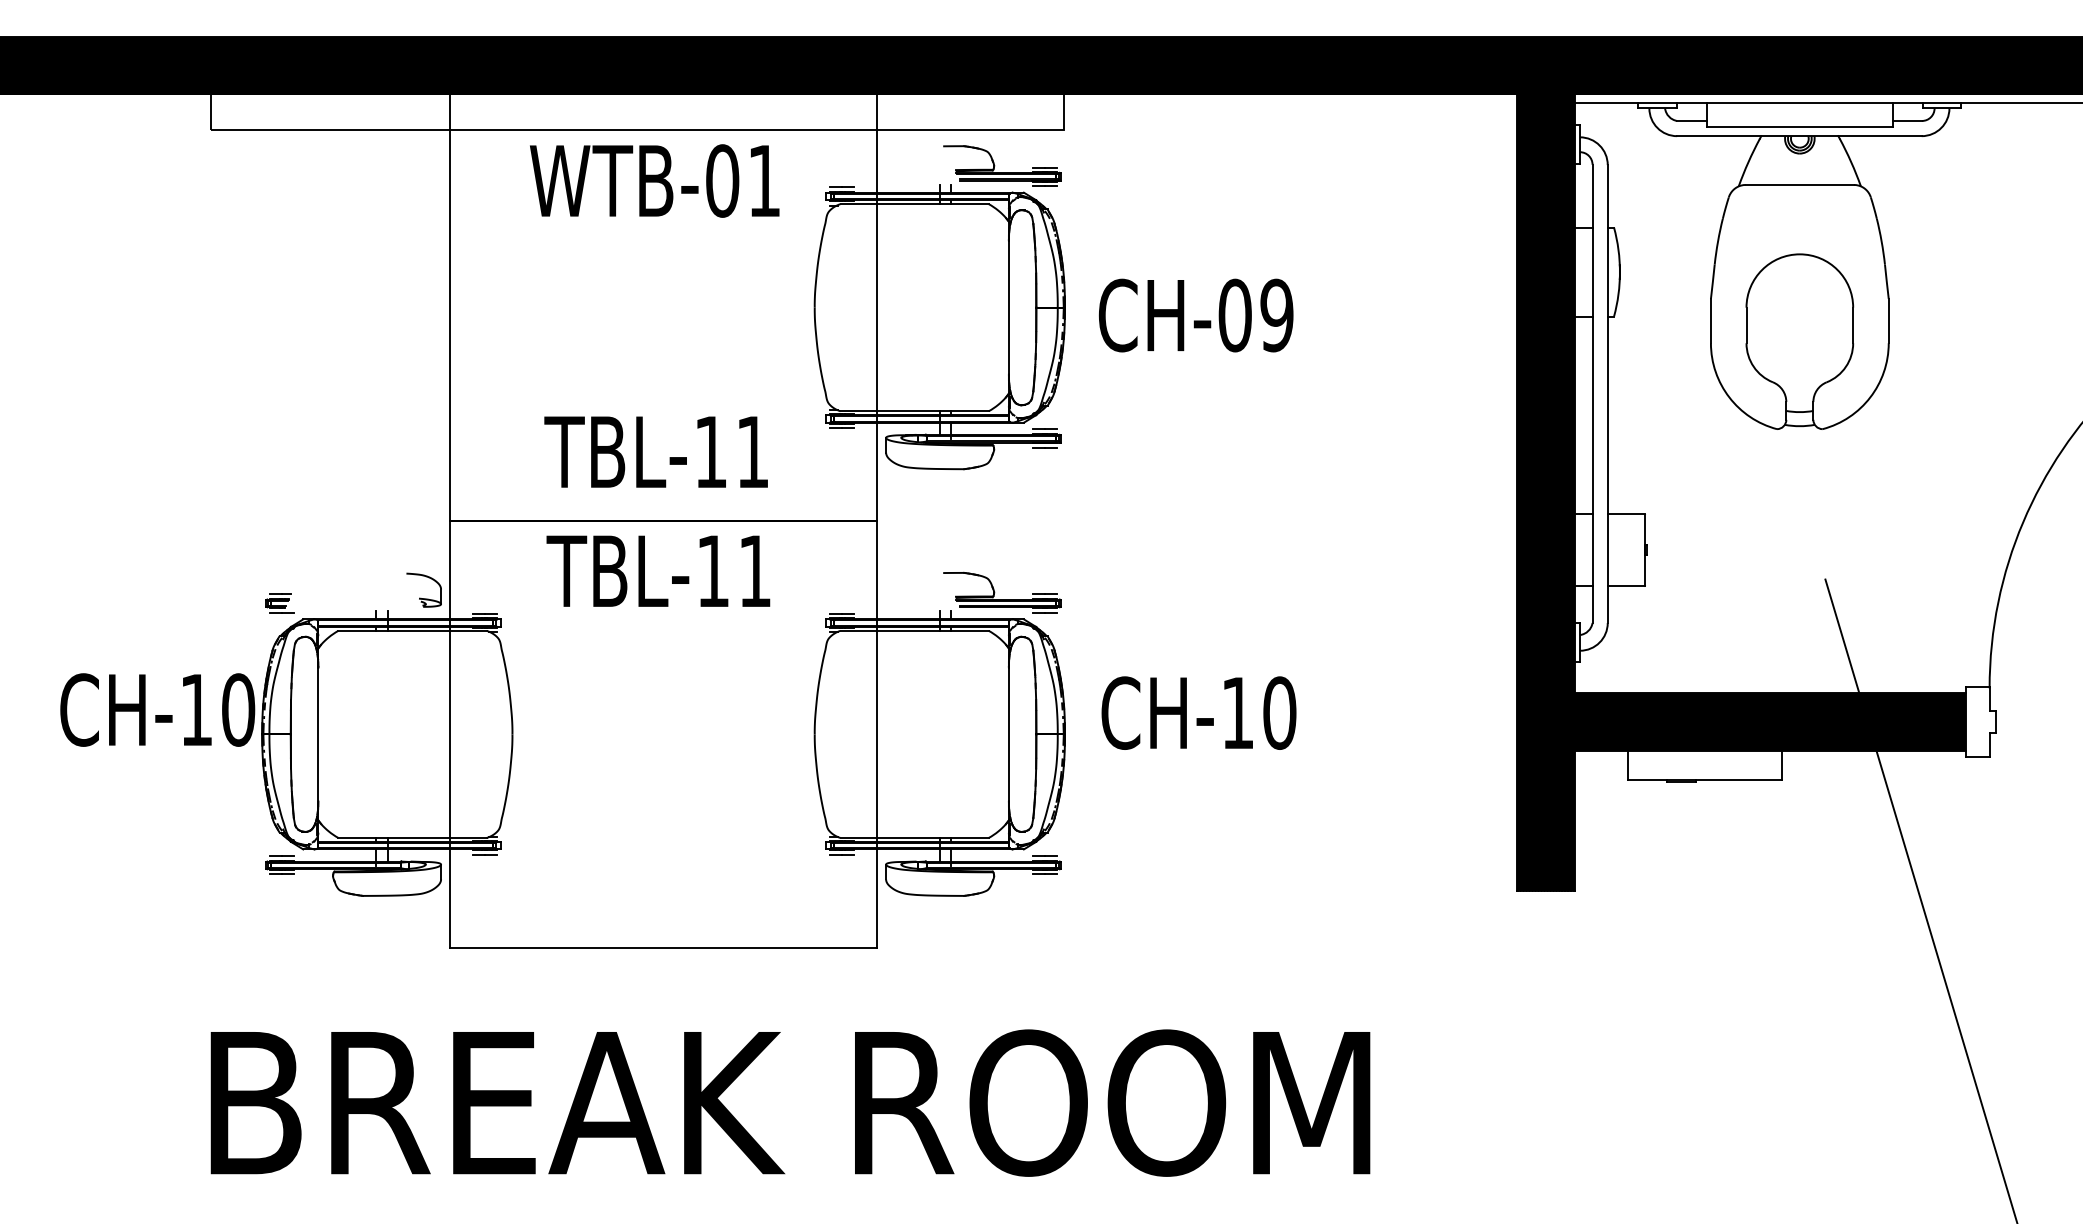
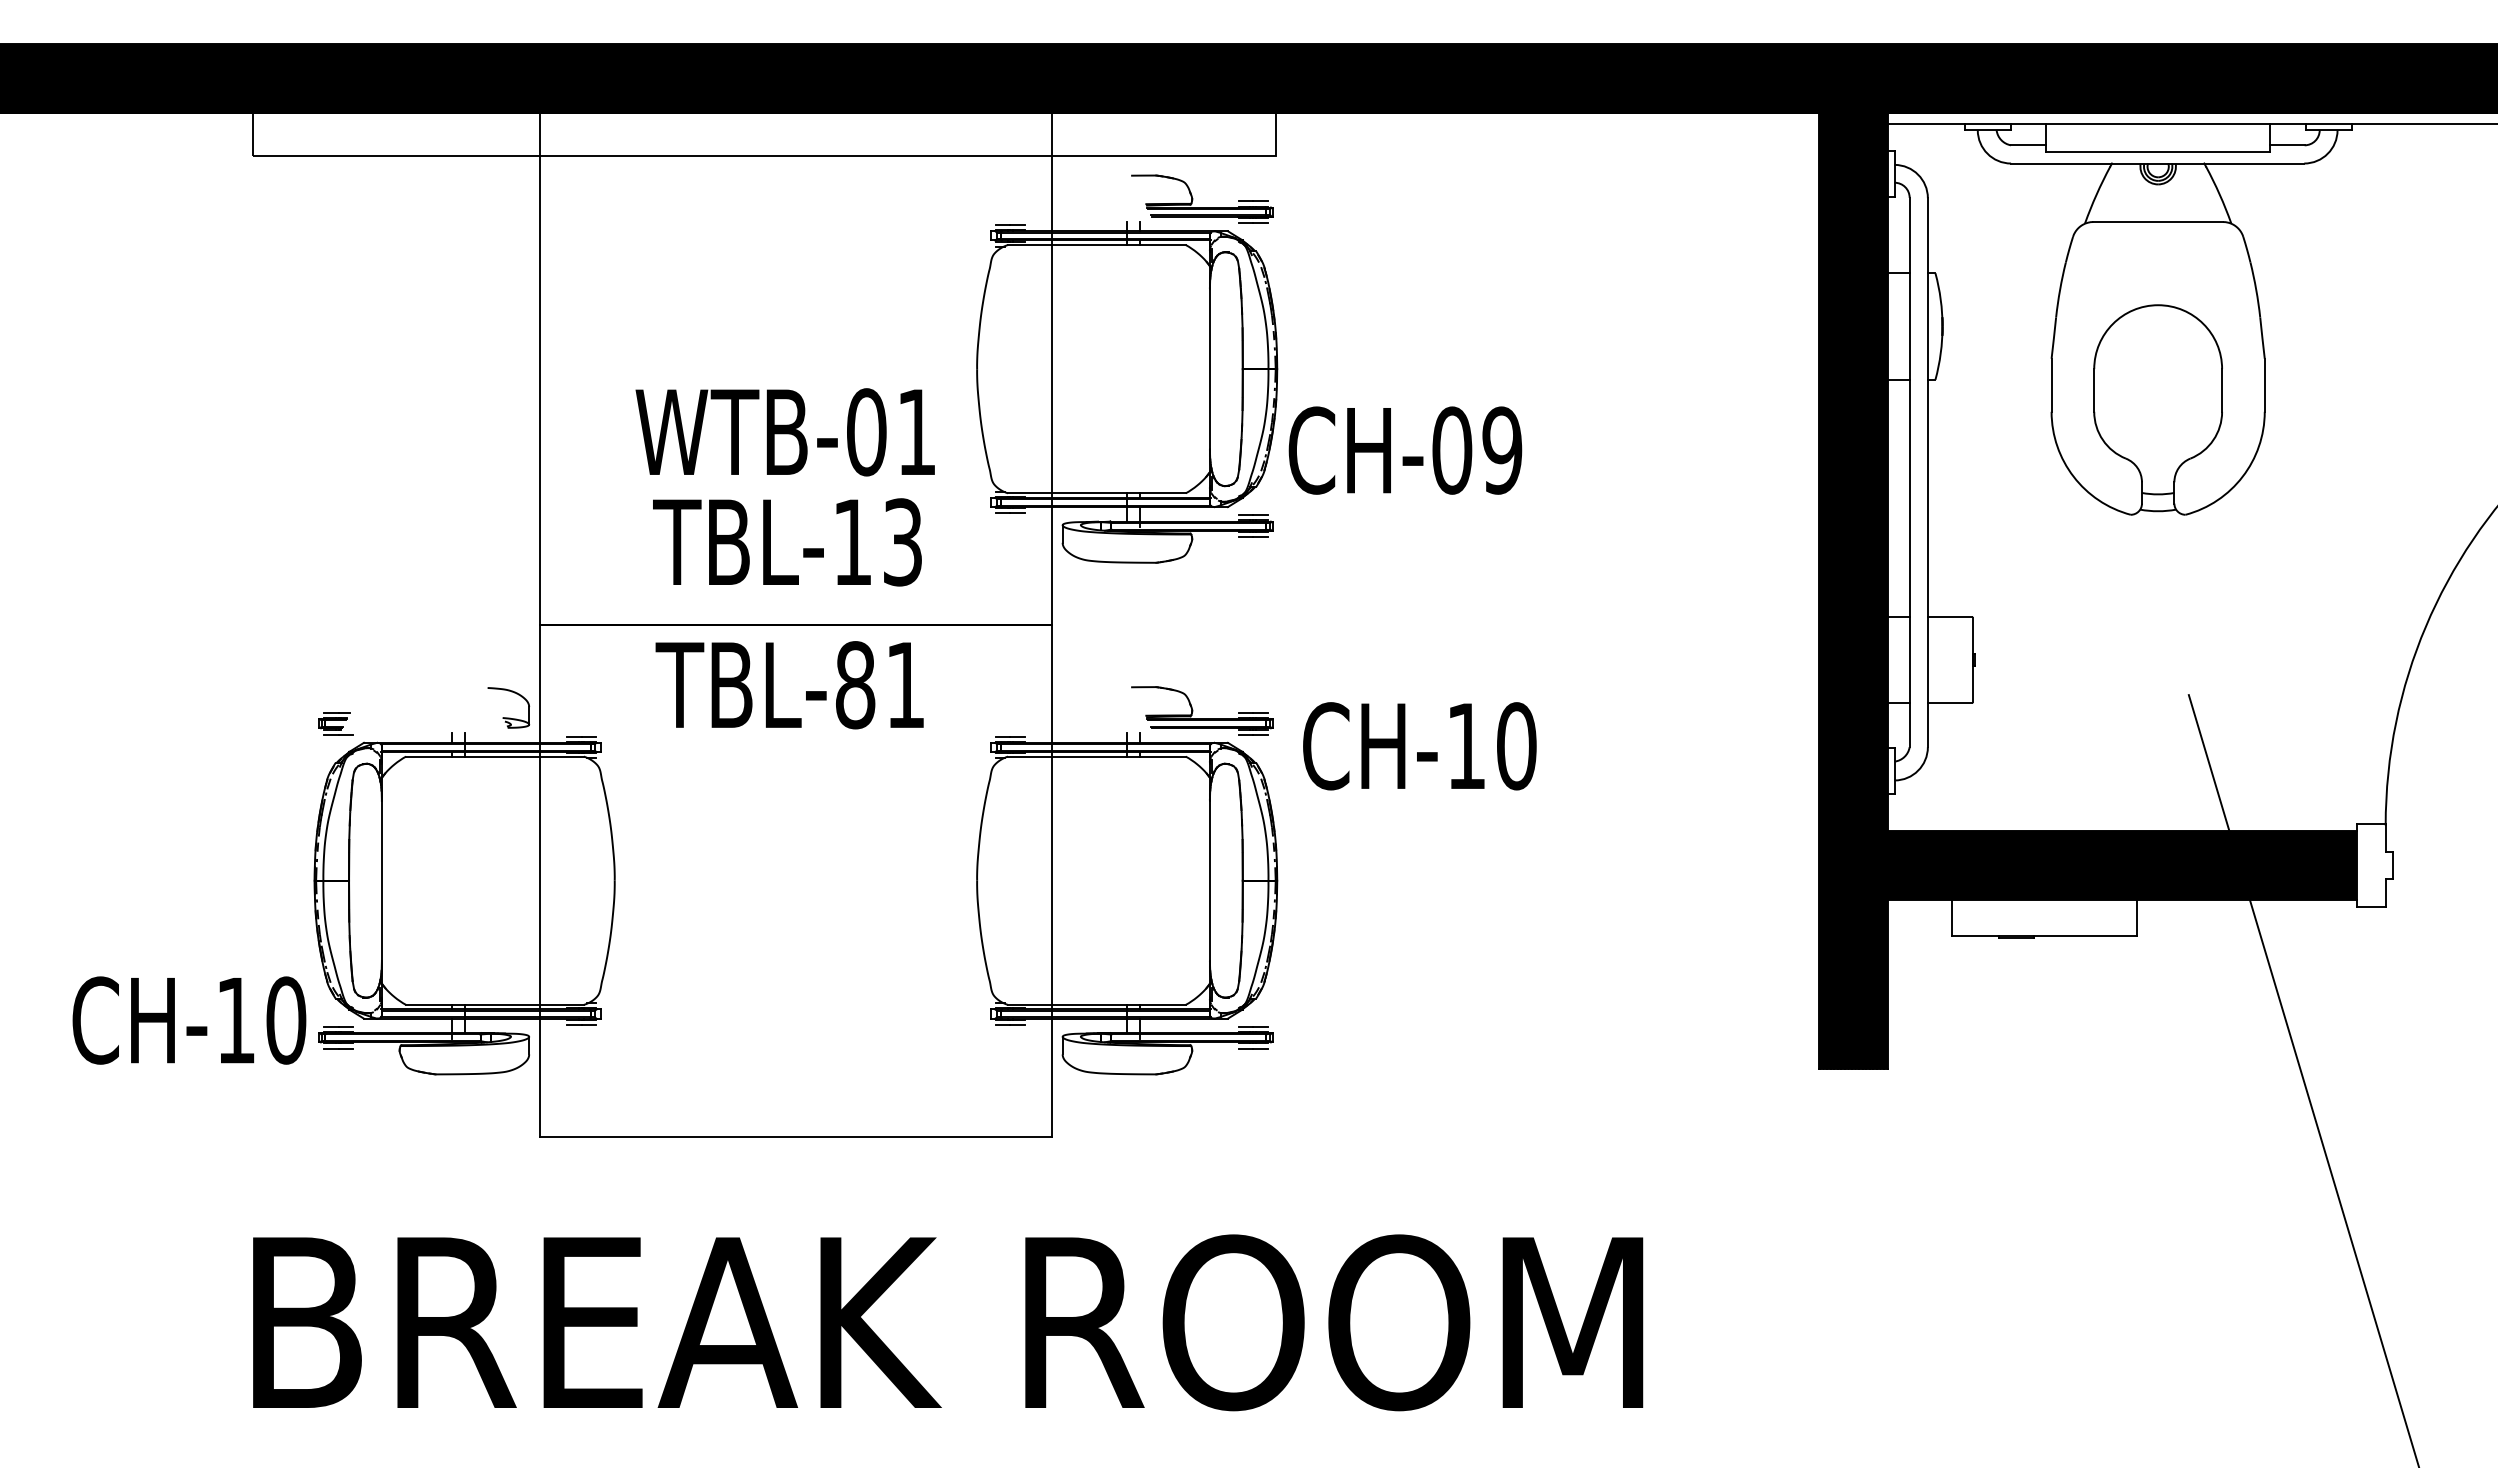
text: (654, 181) -> (784, 432), moved
text: (1196, 315) -> (1405, 450), moved
text: (752, 452) -> (902, 542), TBL-11 -> TBL-13
text: (713, 571) -> (855, 685), TBL-11 -> TBL-81
text: (157, 710) -> (189, 1020), moved
text: (1198, 713) -> (1419, 746), moved

